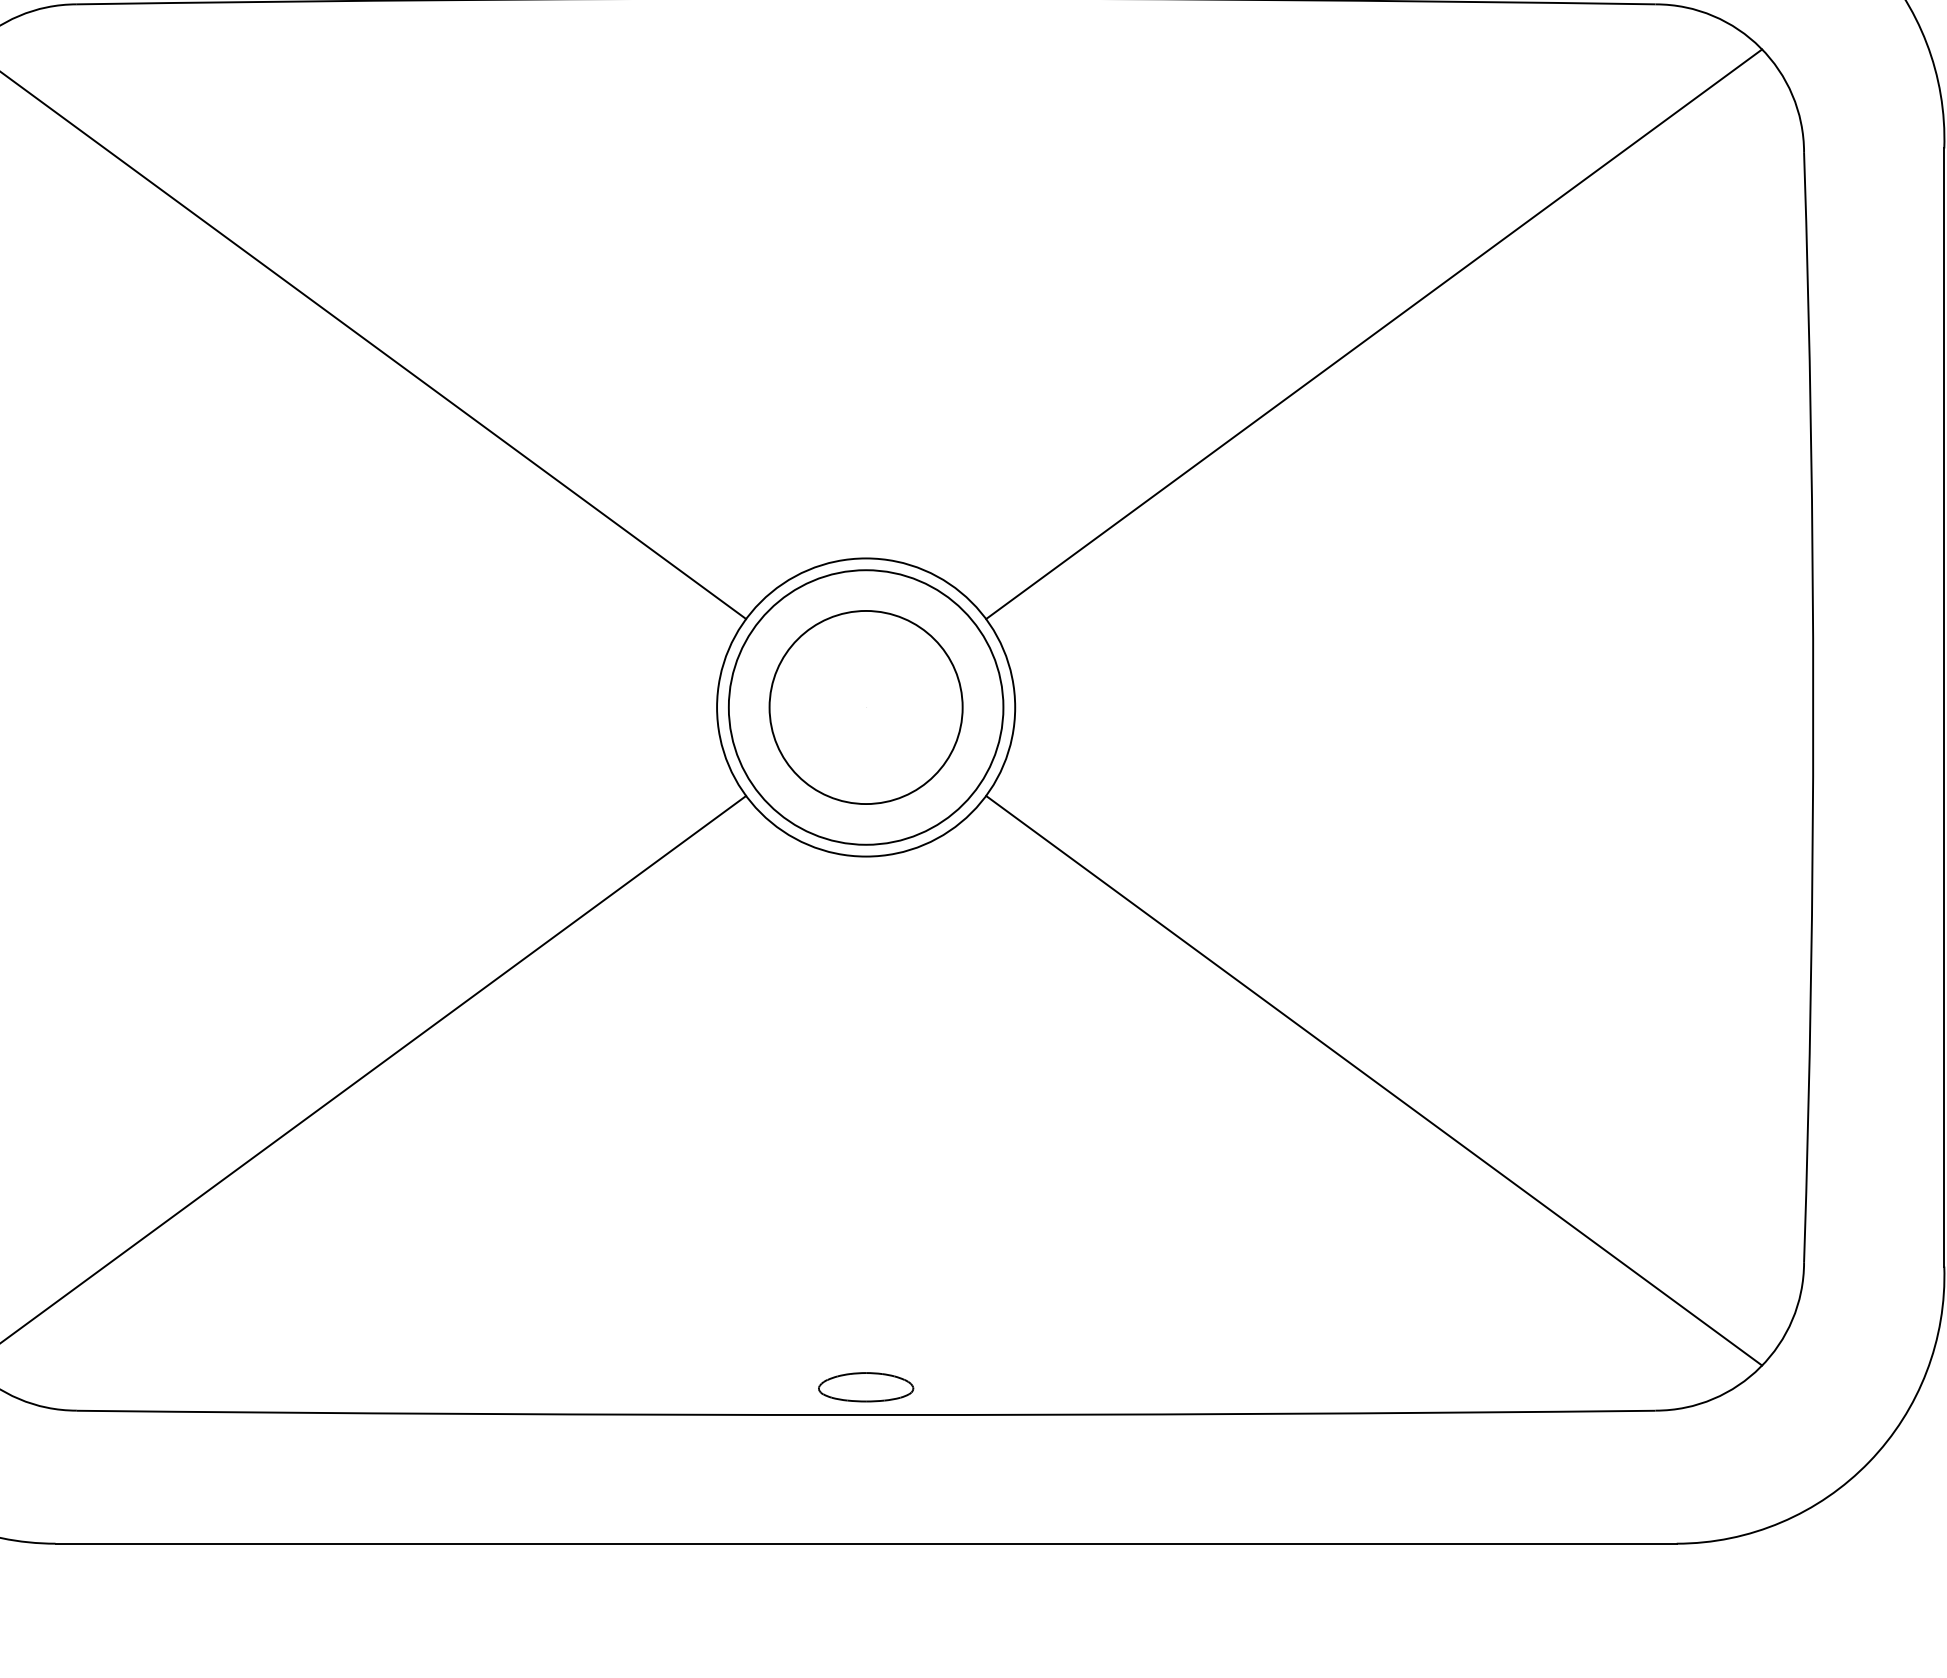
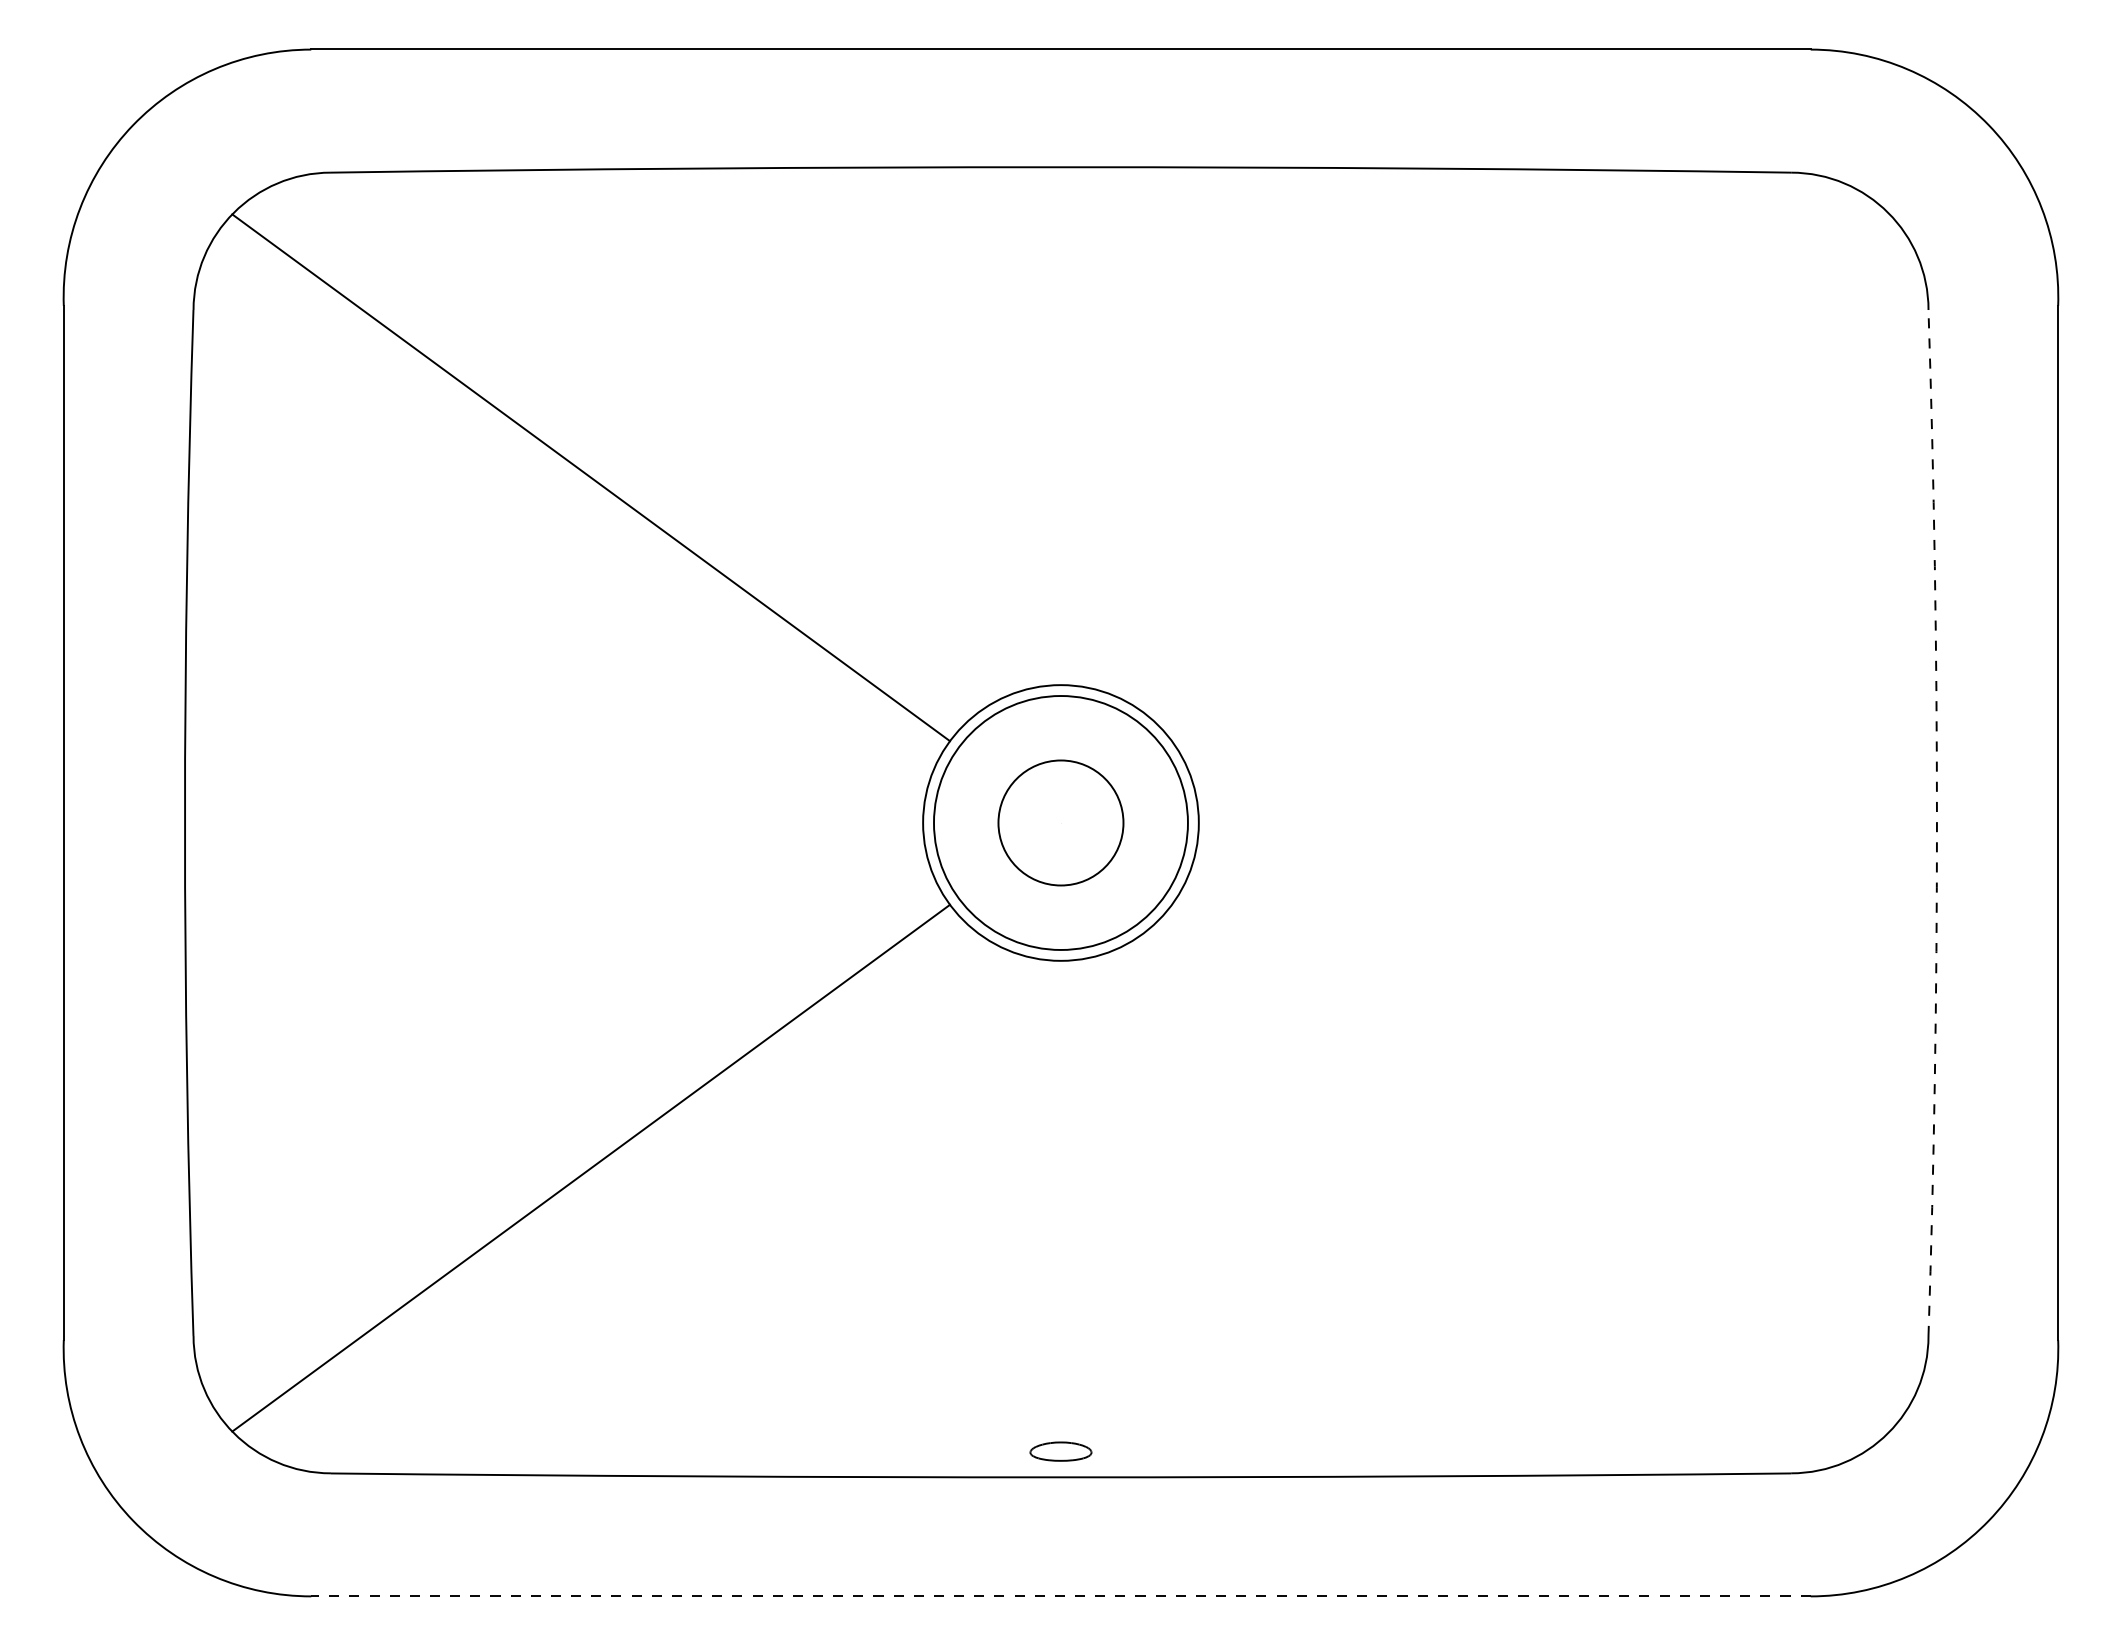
line: (1373, 333) -> (1530, 477), removed
circle: (865, 706) -> (1060, 822), size x0.7
arc: (1812, 708) -> (1936, 823), solid -> dashed
line: (1373, 1079) -> (1530, 1167), removed
part: (865, 1387) -> (1060, 1451), size x0.7
line: (865, 1543) -> (1060, 1596), solid -> dashed

